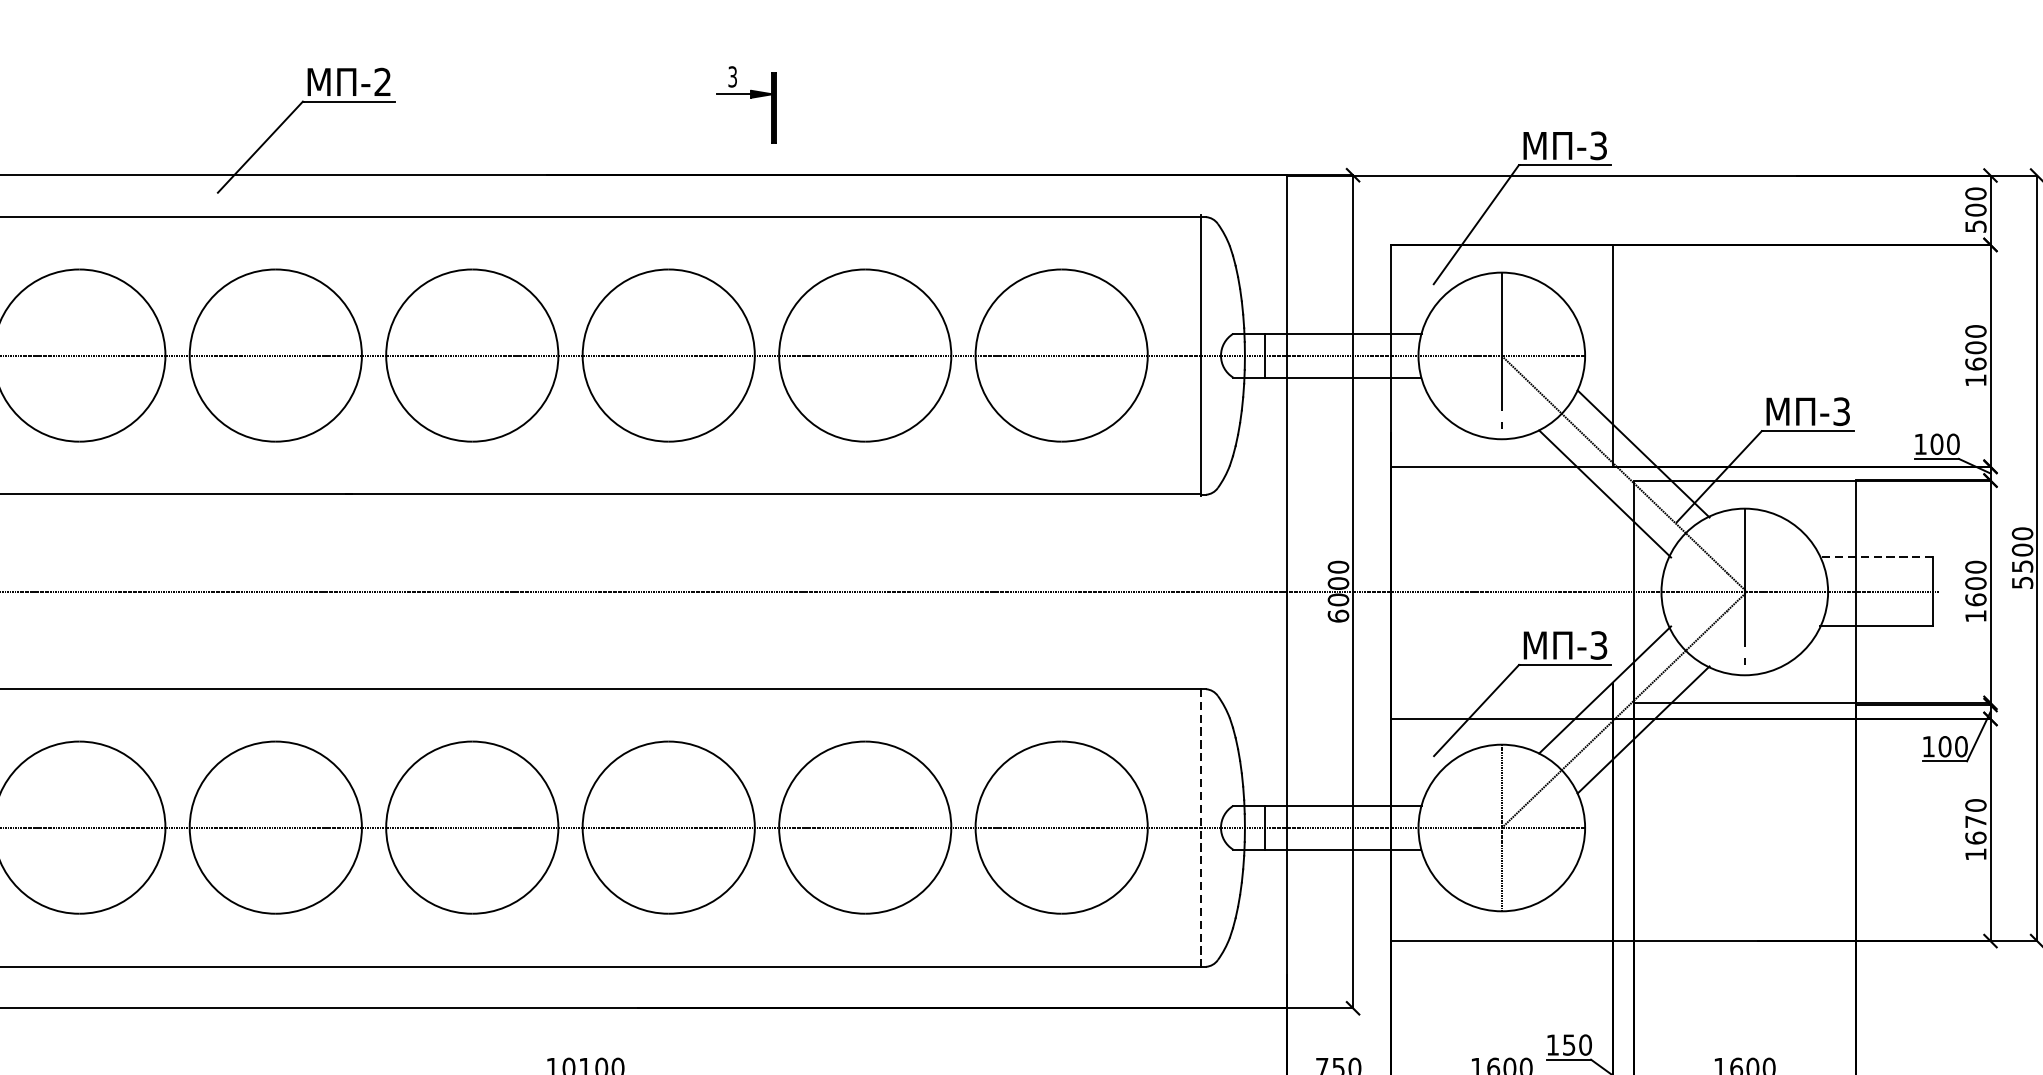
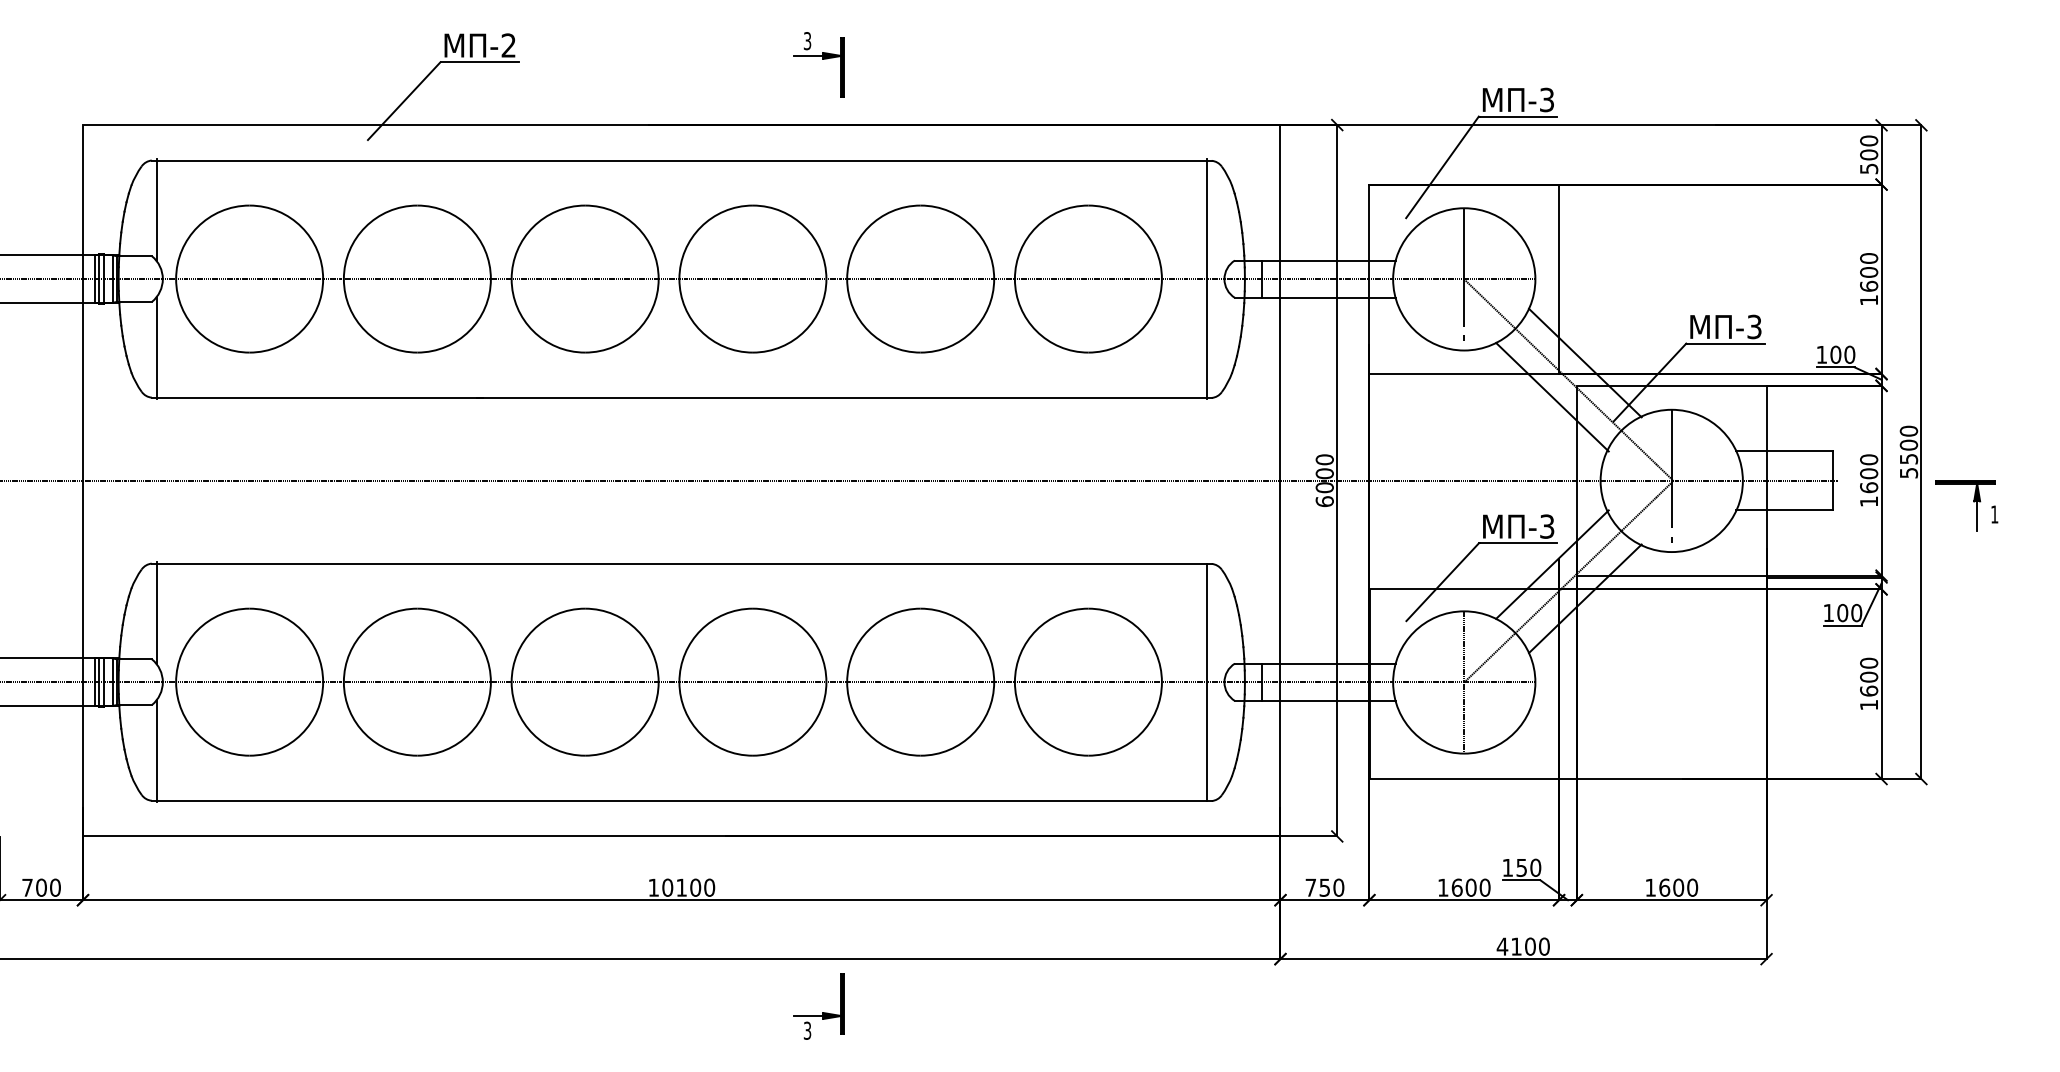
line: (1875, 557) -> (1783, 451), dashed -> solid
text: (1976, 820) -> (1869, 676), 1670 -> 1600
line: (1201, 828) -> (1207, 682), dashed -> solid

